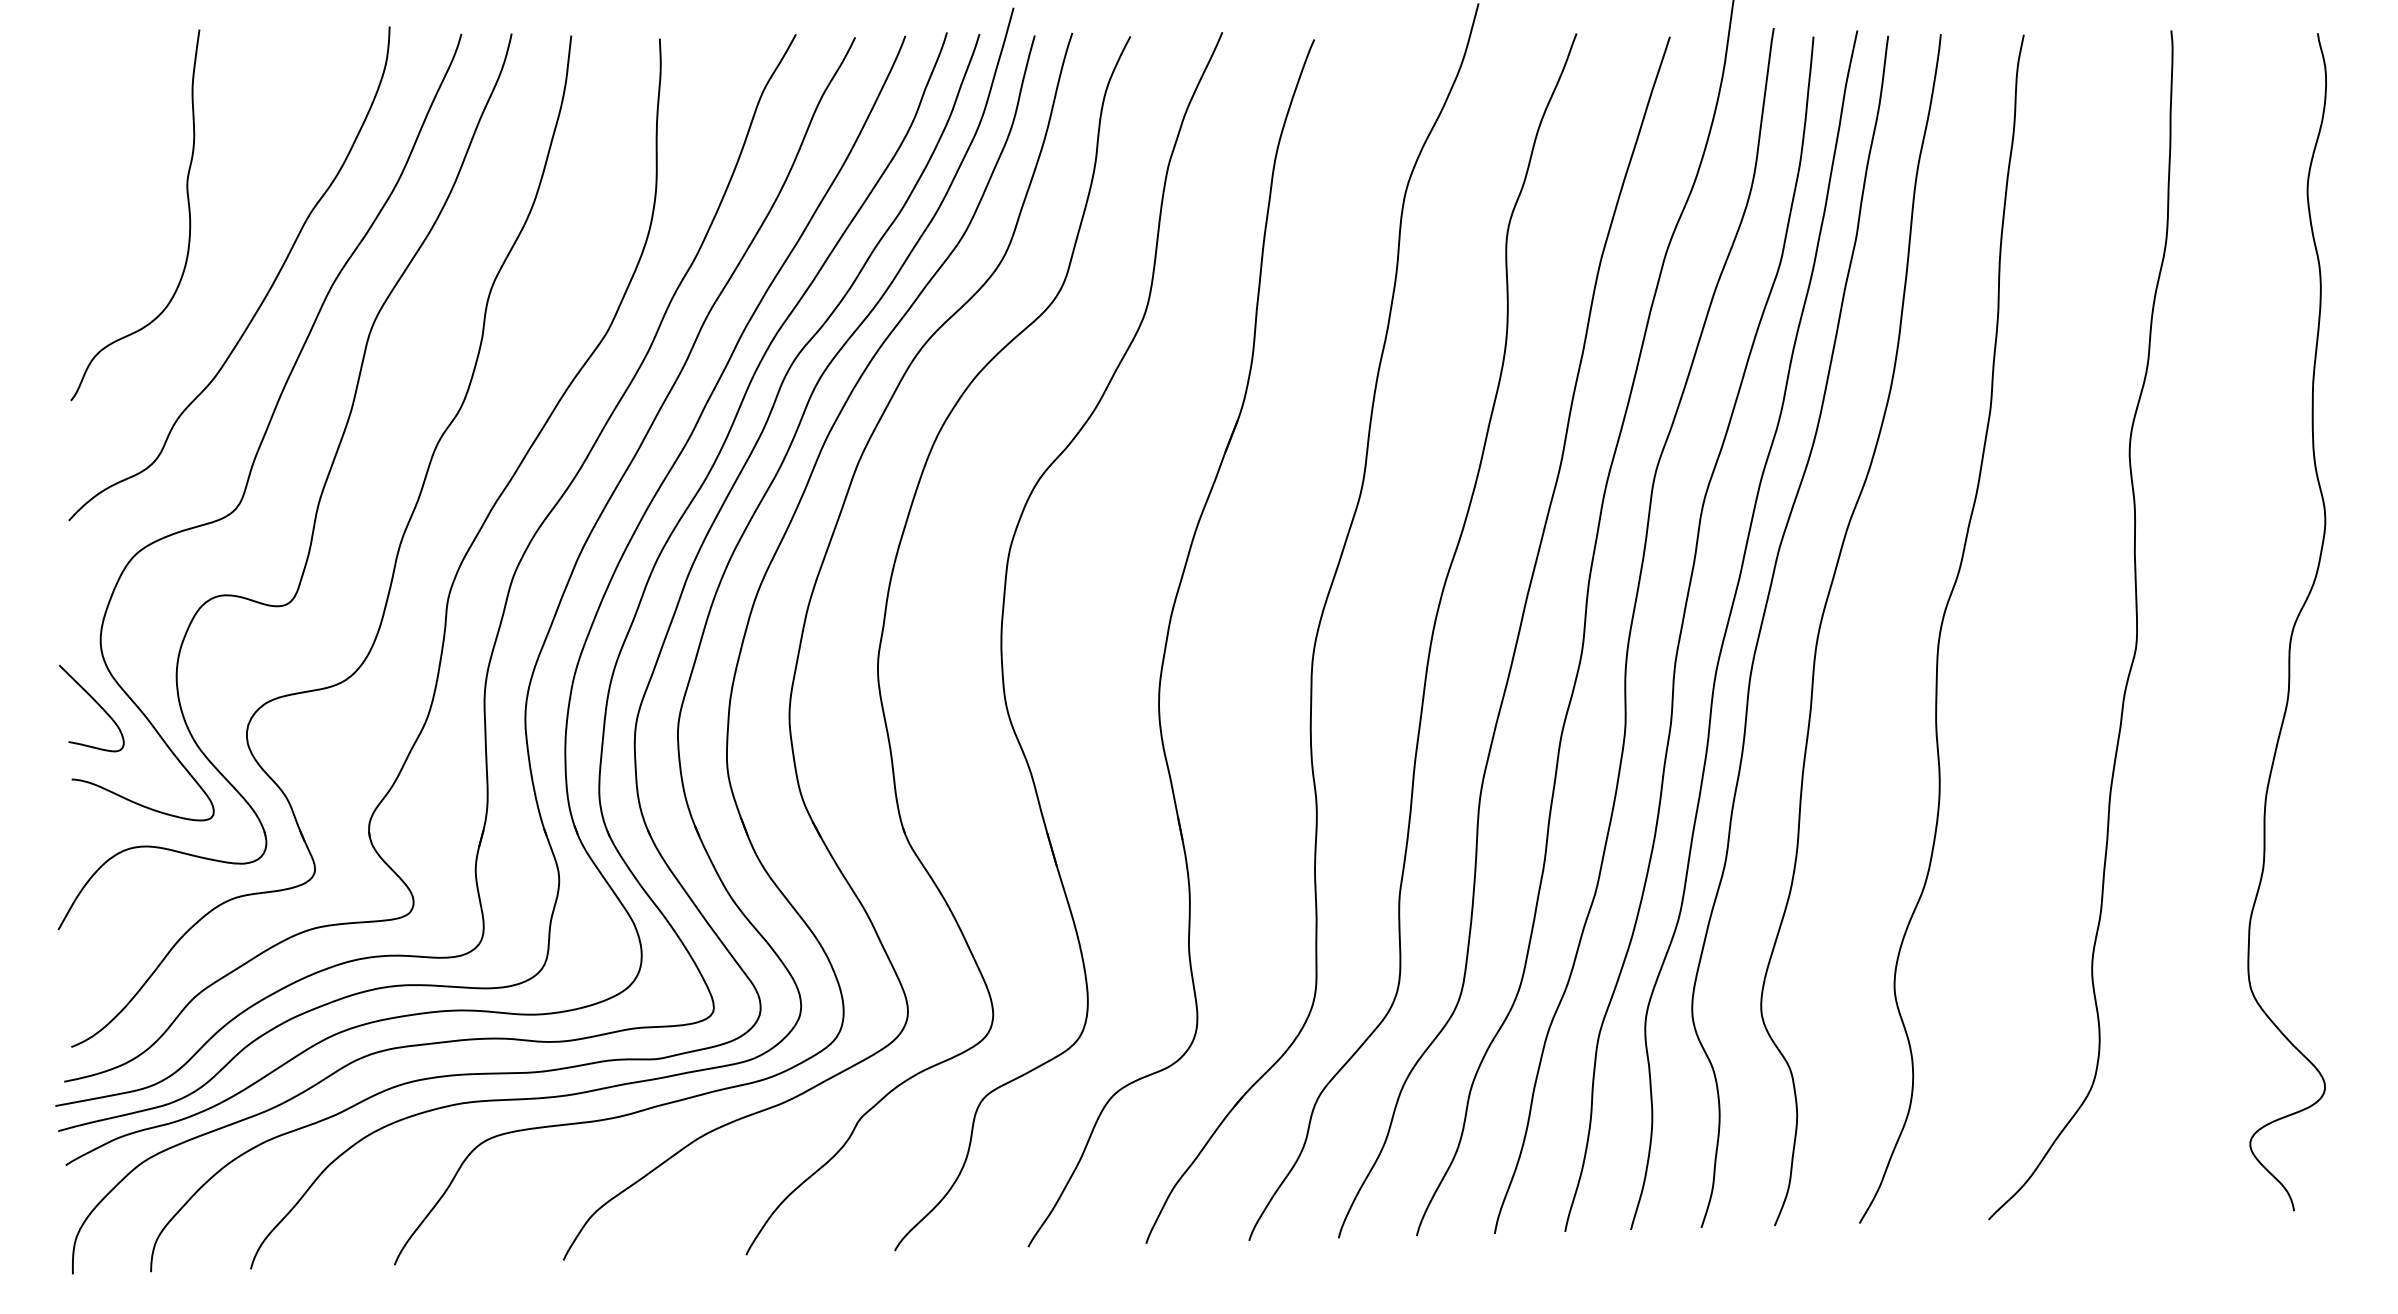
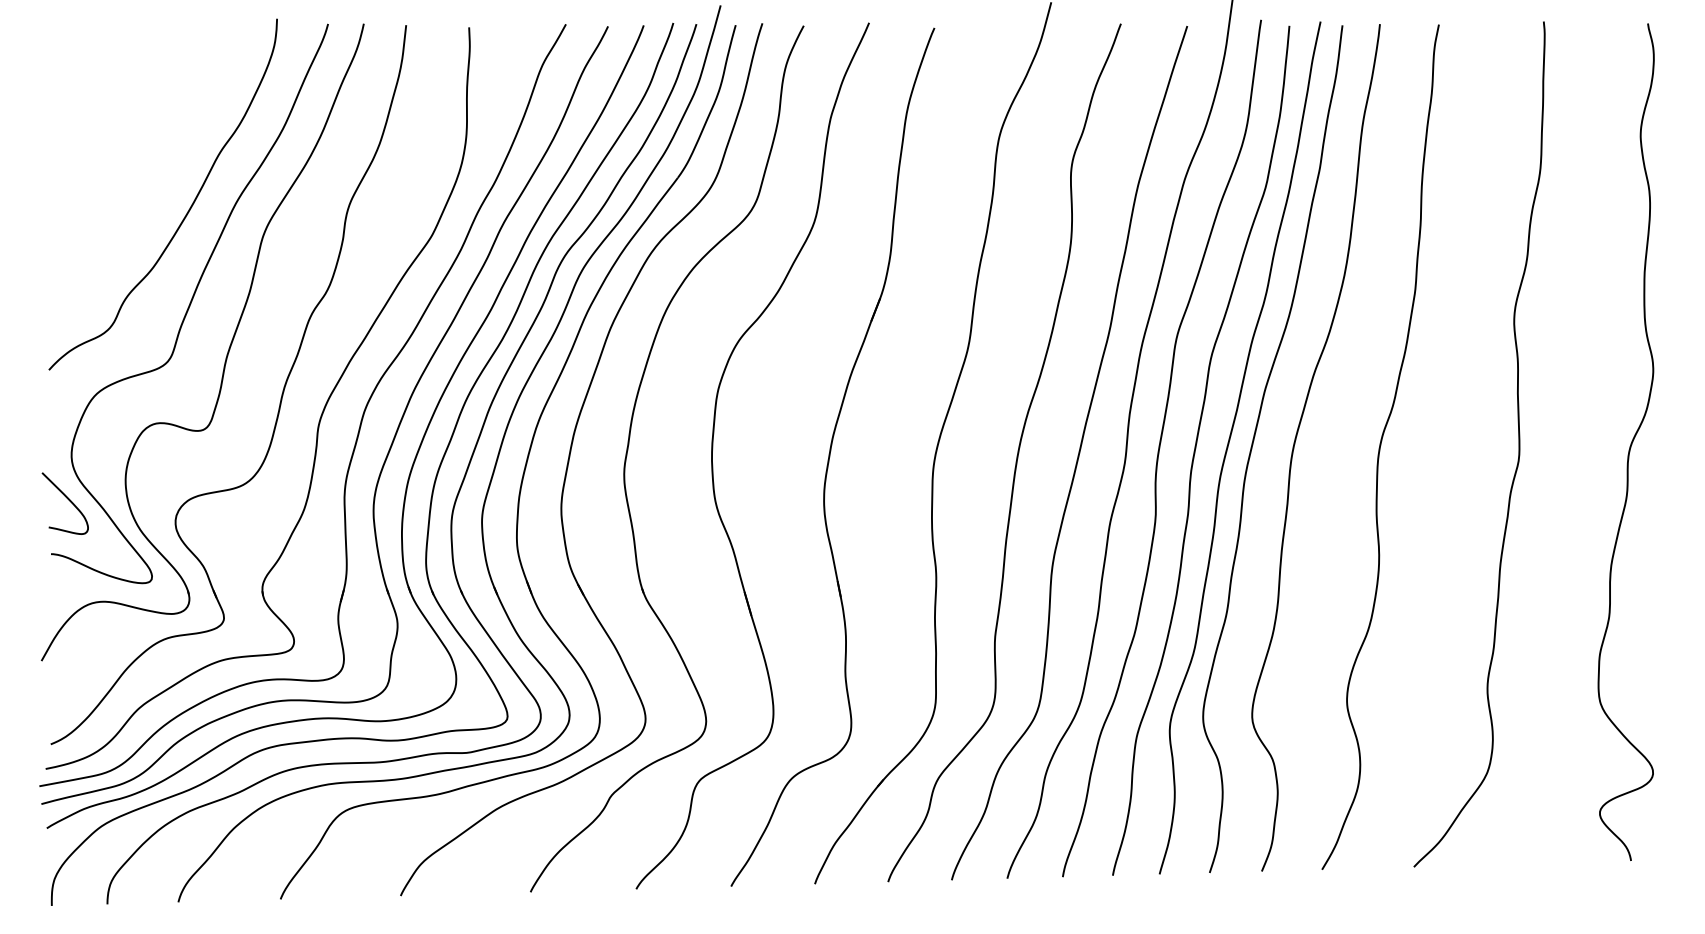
curve: (187, 210) -> (133, 149), removed

